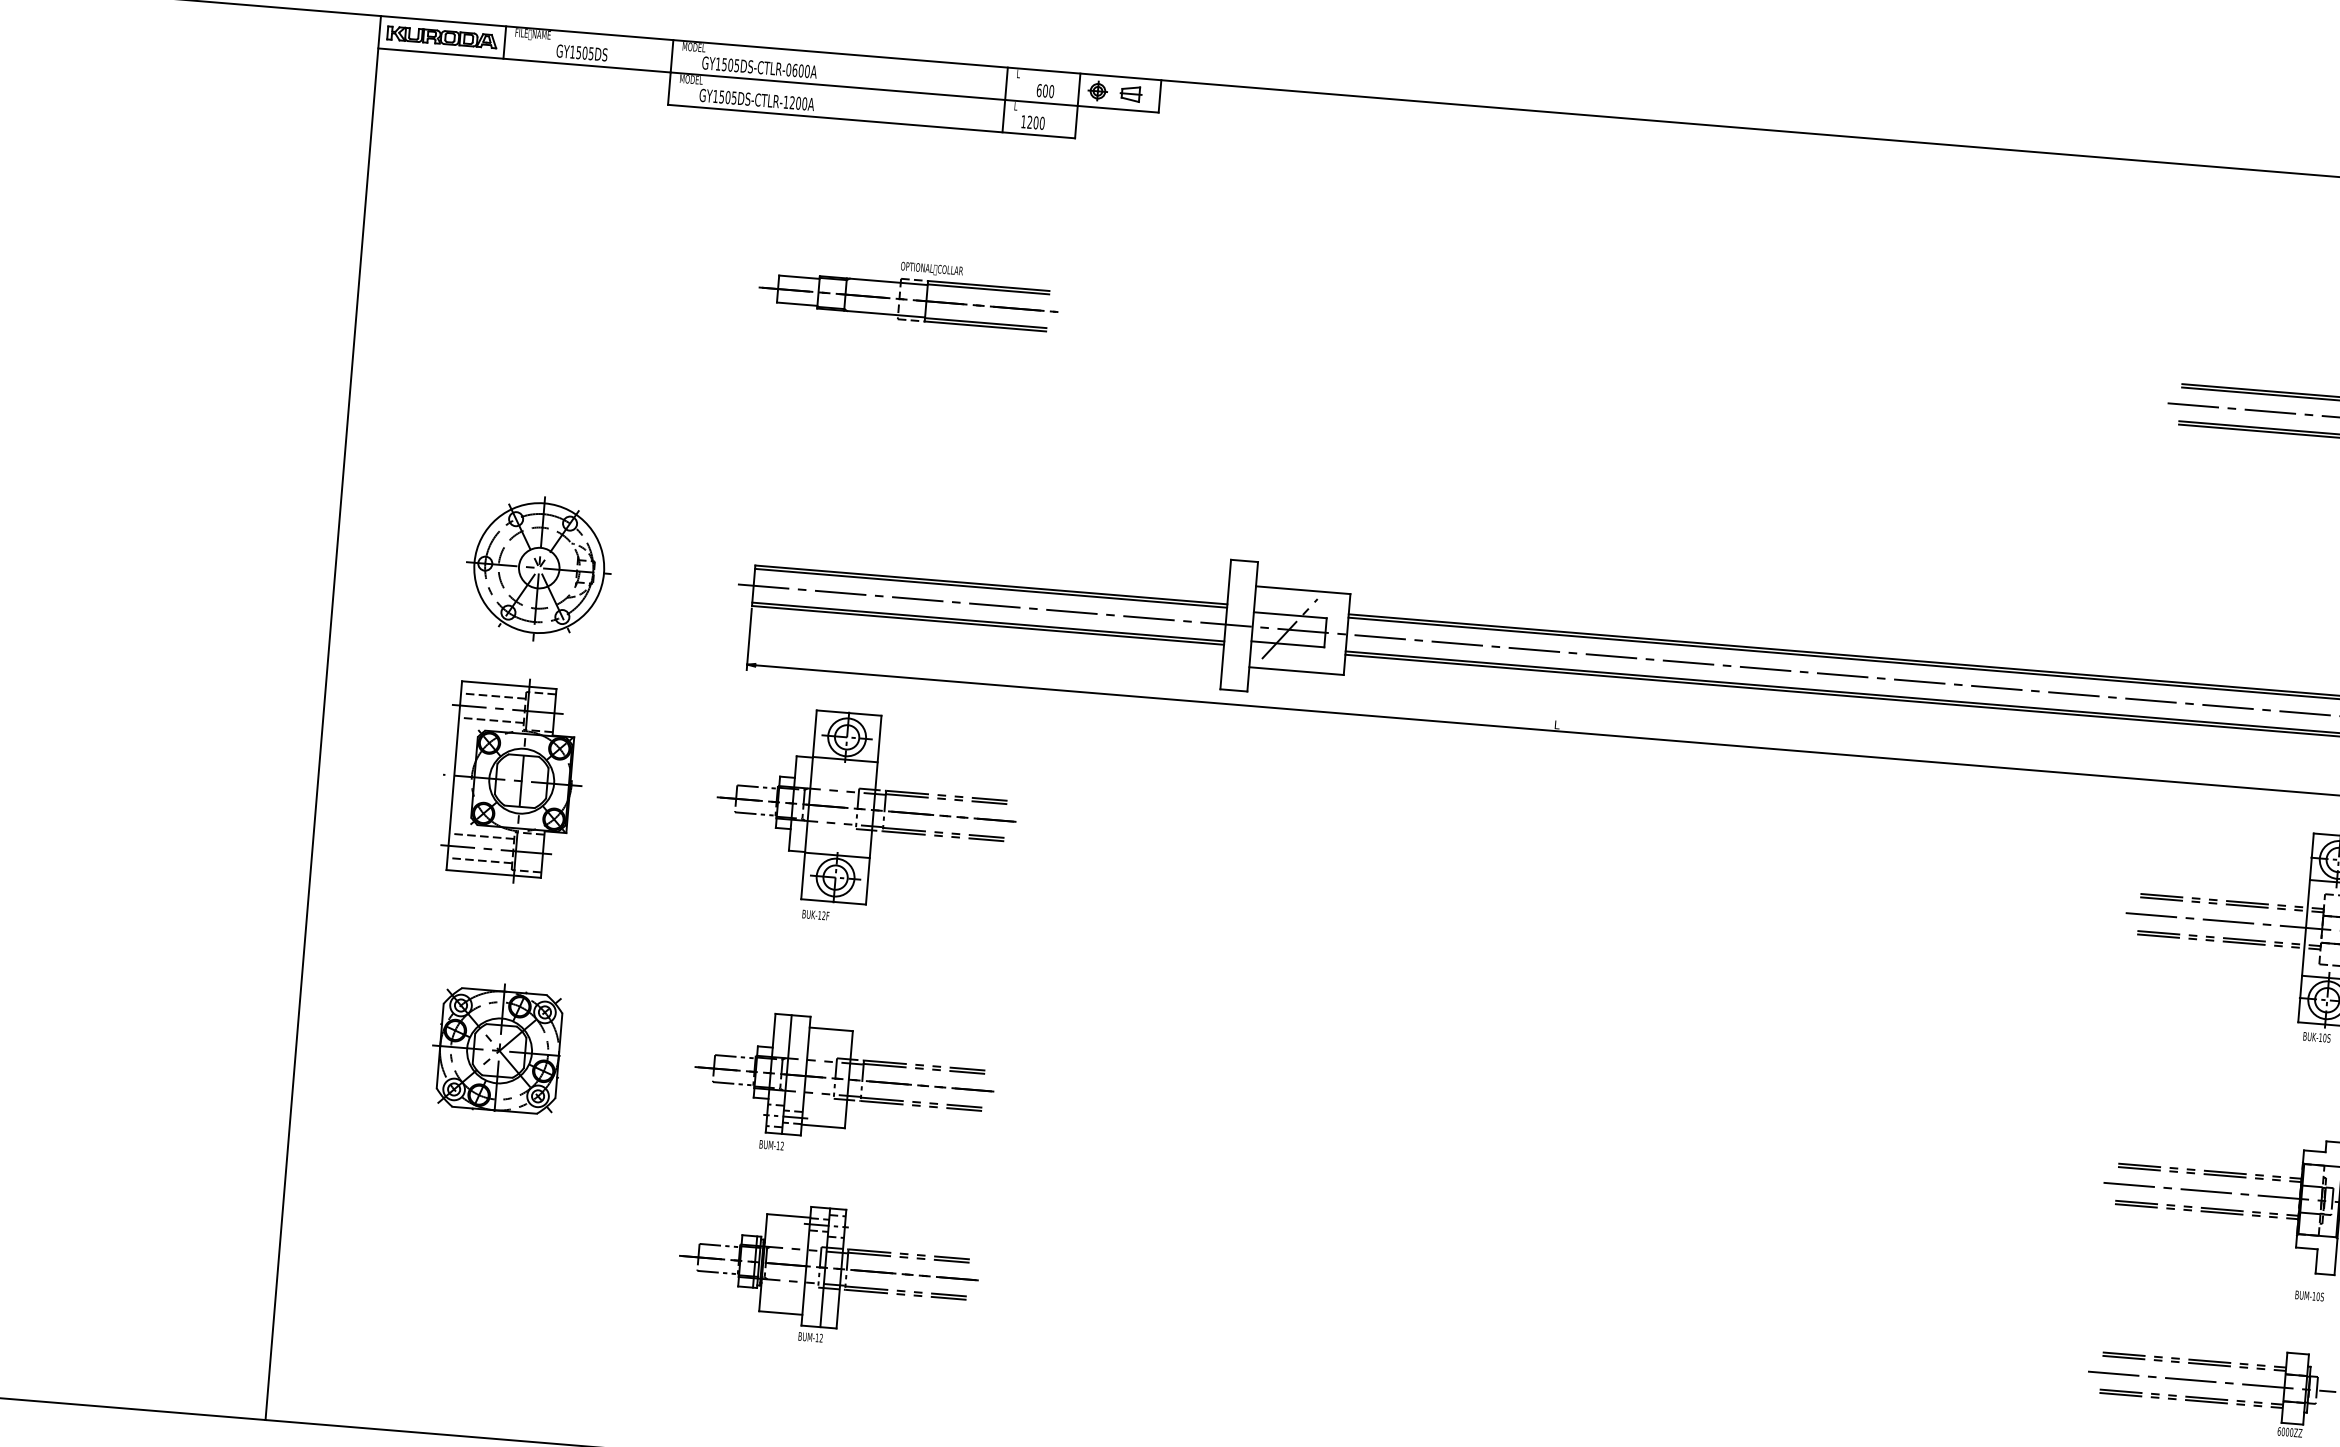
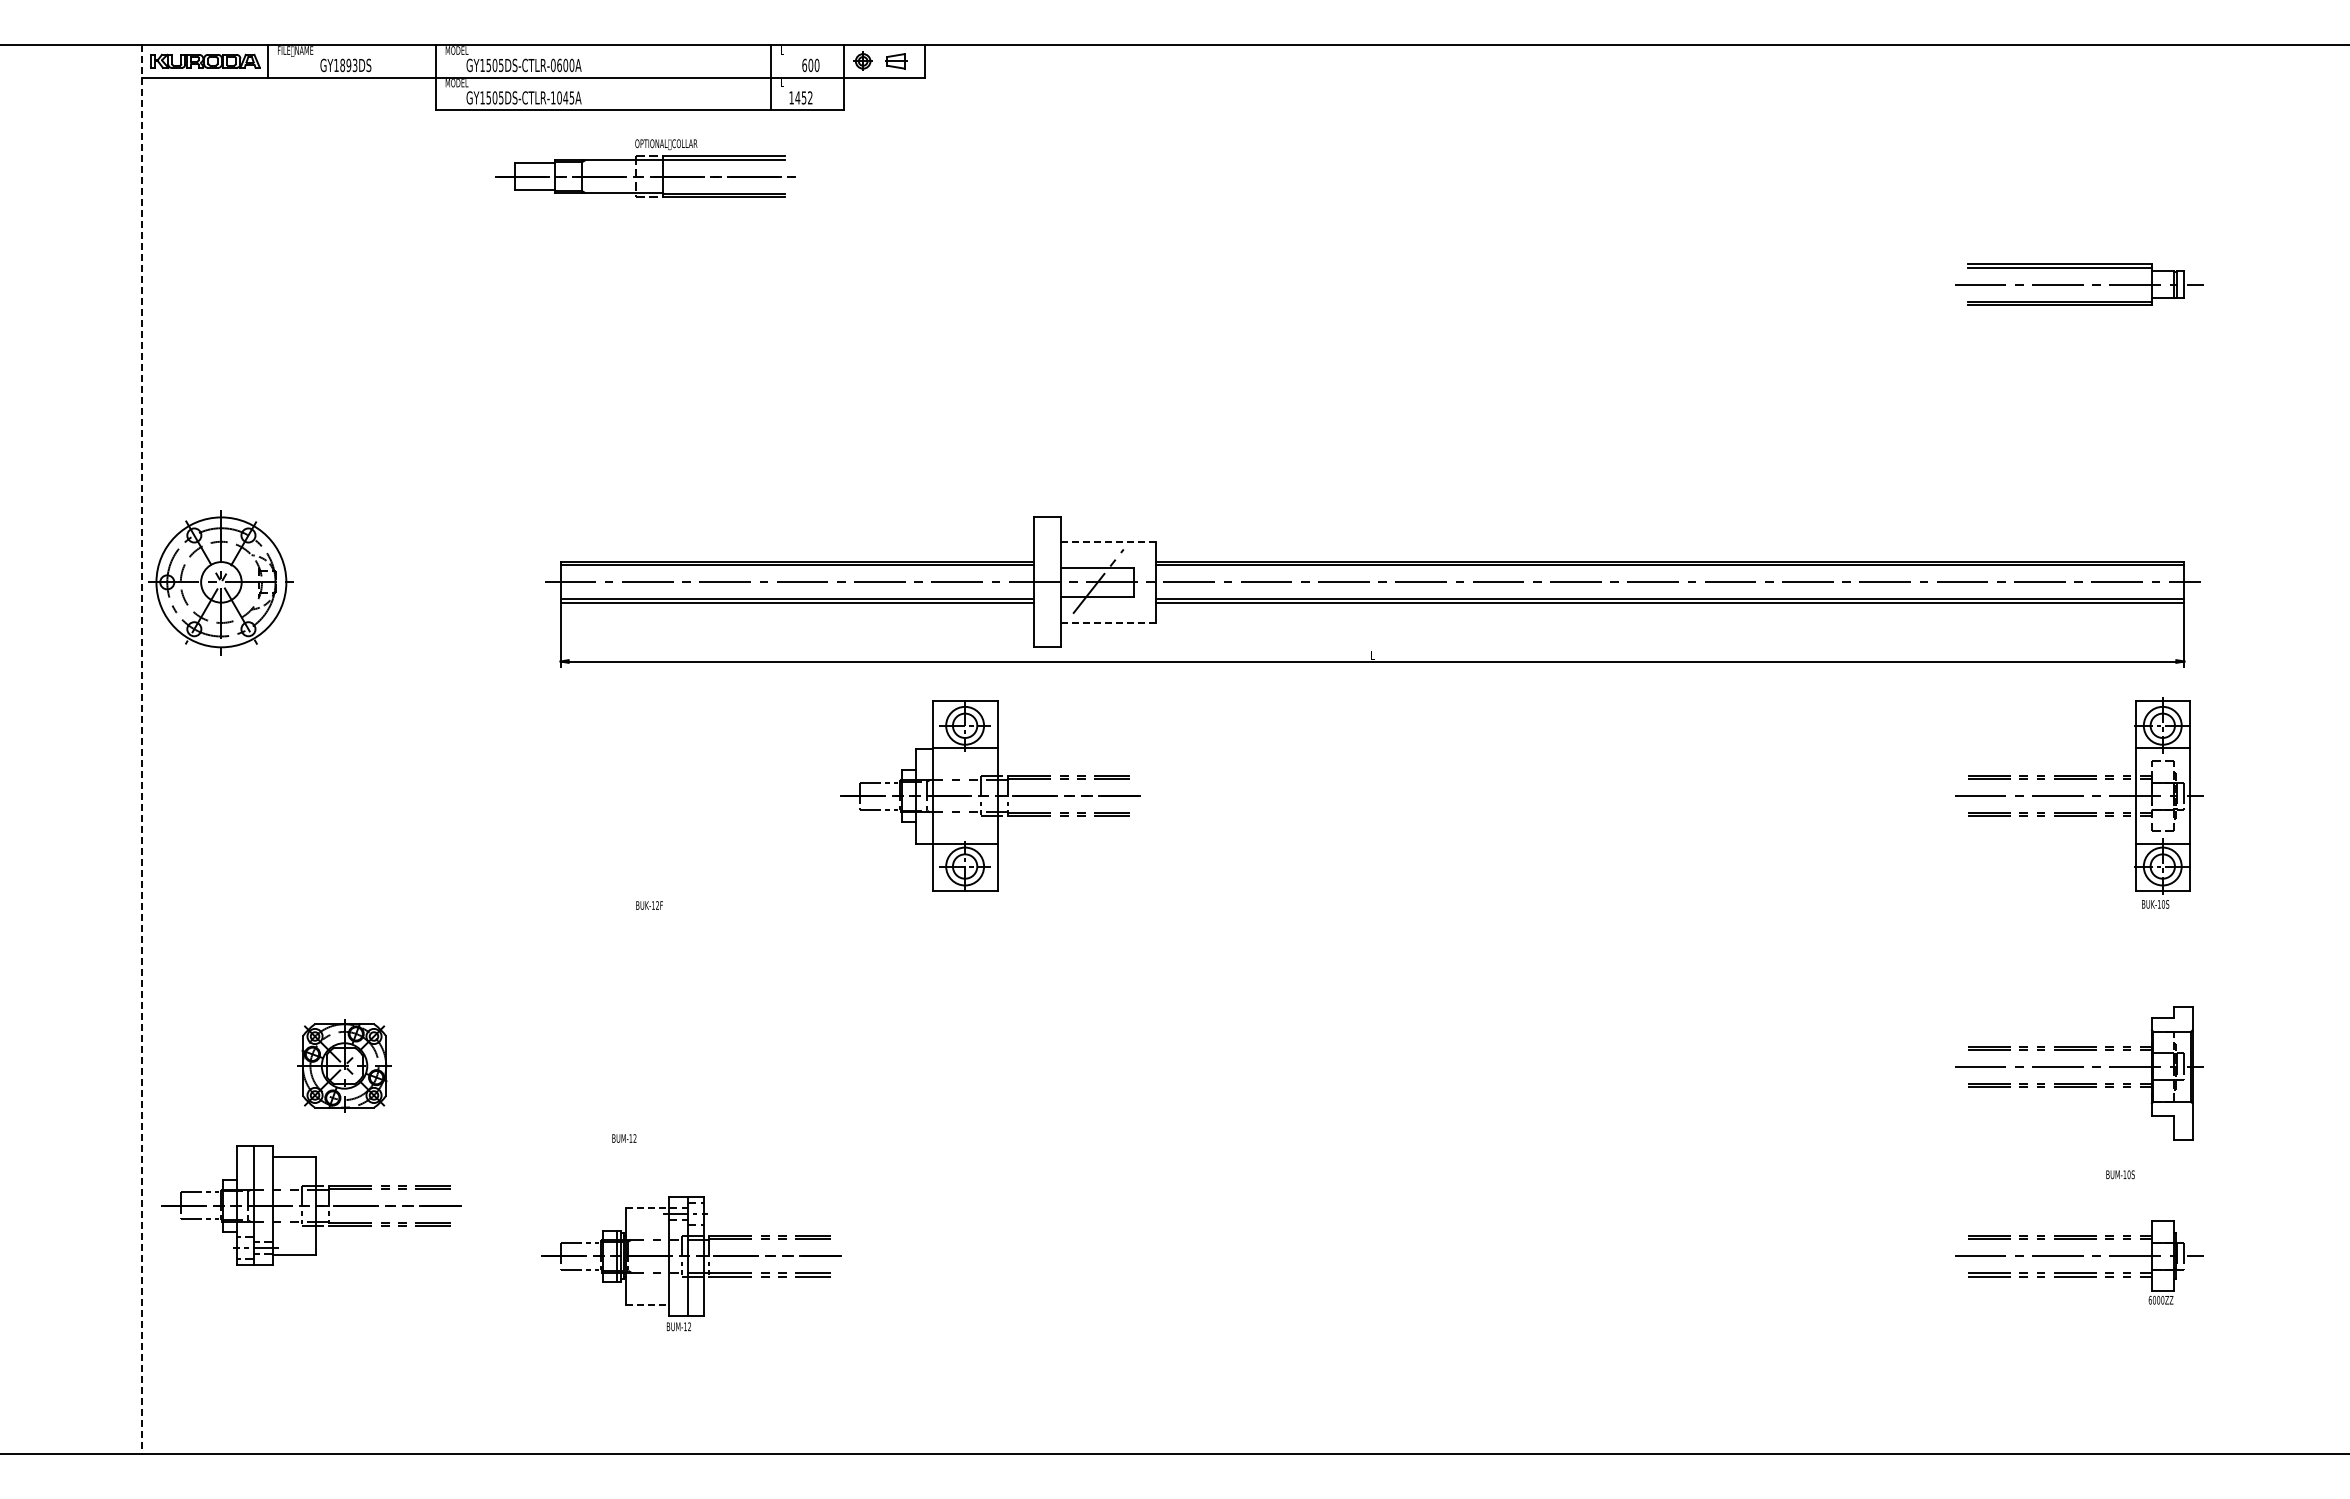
text: (584, 52) -> (348, 64), GY1505DS -> GY1893DS
text: (798, 102) -> (565, 97), GY1505DS-CTLR-1200A -> GY1505DS-CTLR-1045A
text: (1035, 122) -> (803, 97), 1200 -> 1452
part: (909, 291) -> (645, 168), moved
part: (538, 568) -> (220, 582), moved
line: (1304, 590) -> (1109, 541), solid -> dashed
line: (1297, 670) -> (1109, 622), solid -> dashed
line: (323, 718) -> (142, 749), solid -> dashed
part: (511, 779) -> (335, 795), removed
part: (866, 808) -> (990, 795), moved
part: (496, 1047) -> (342, 1063), size x0.7
part: (844, 1078) -> (311, 1205), moved
line: (789, 1215) -> (647, 1207), solid -> dashed
text: (2309, 1295) -> (2120, 1174), moved
line: (781, 1312) -> (647, 1304), solid -> dashed

